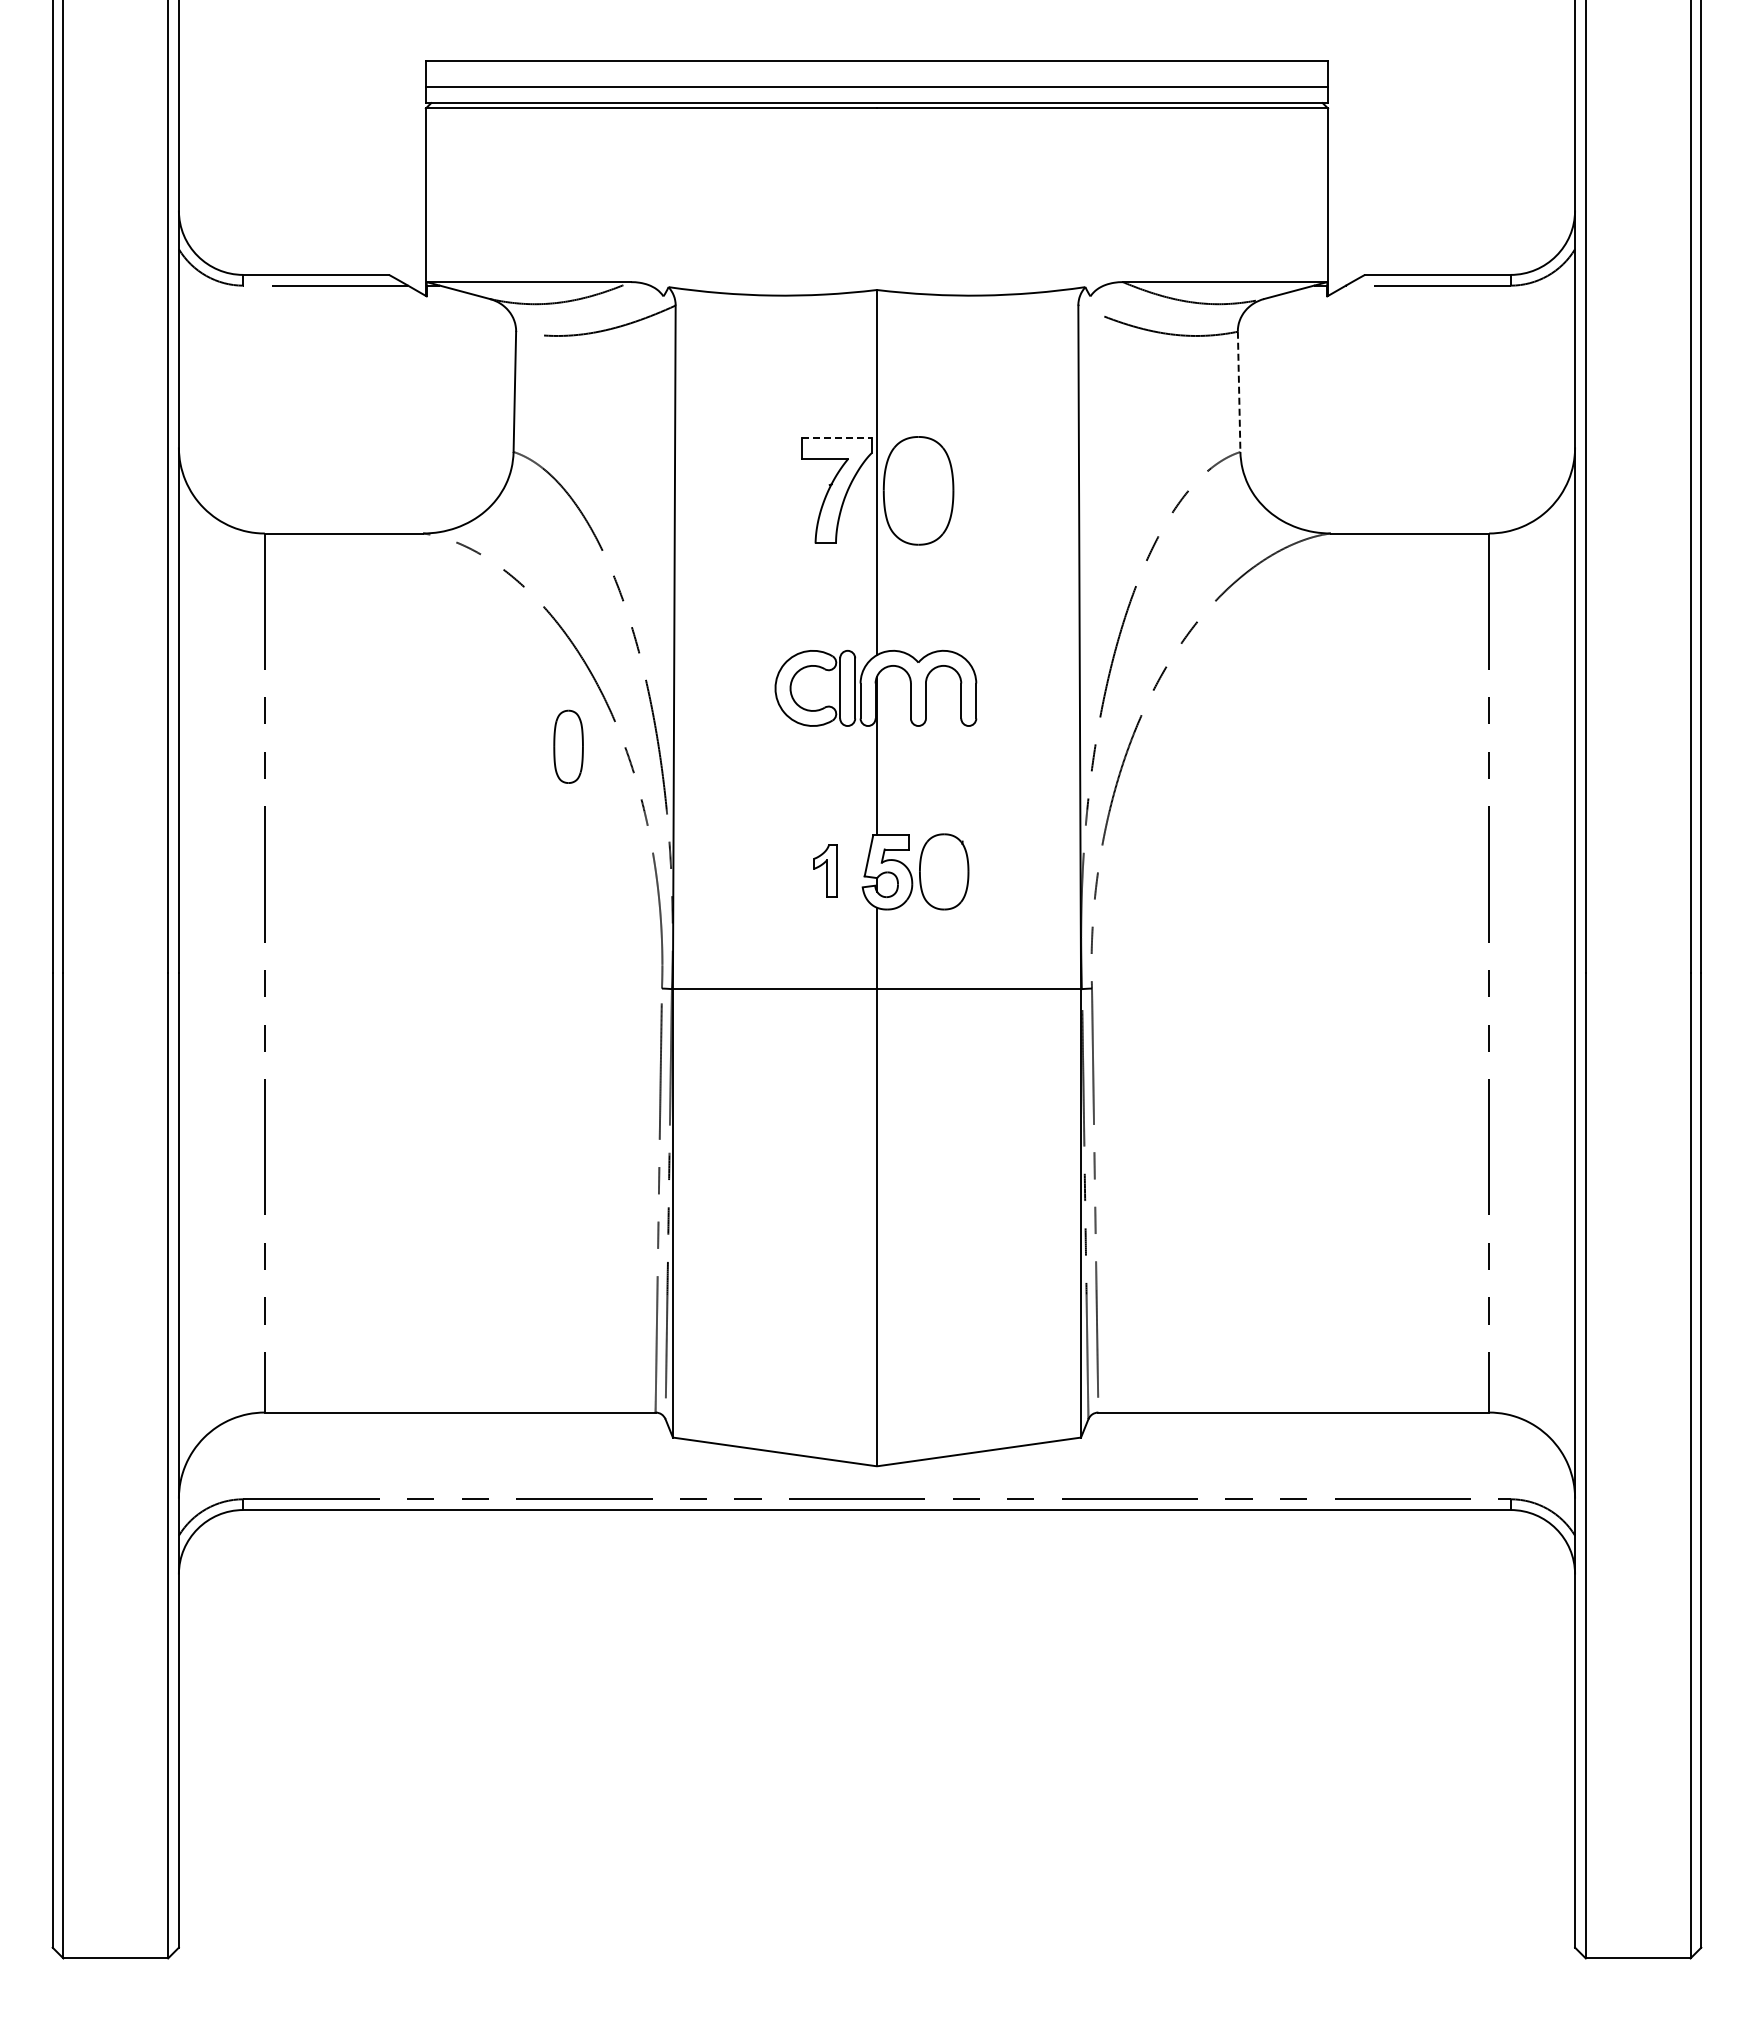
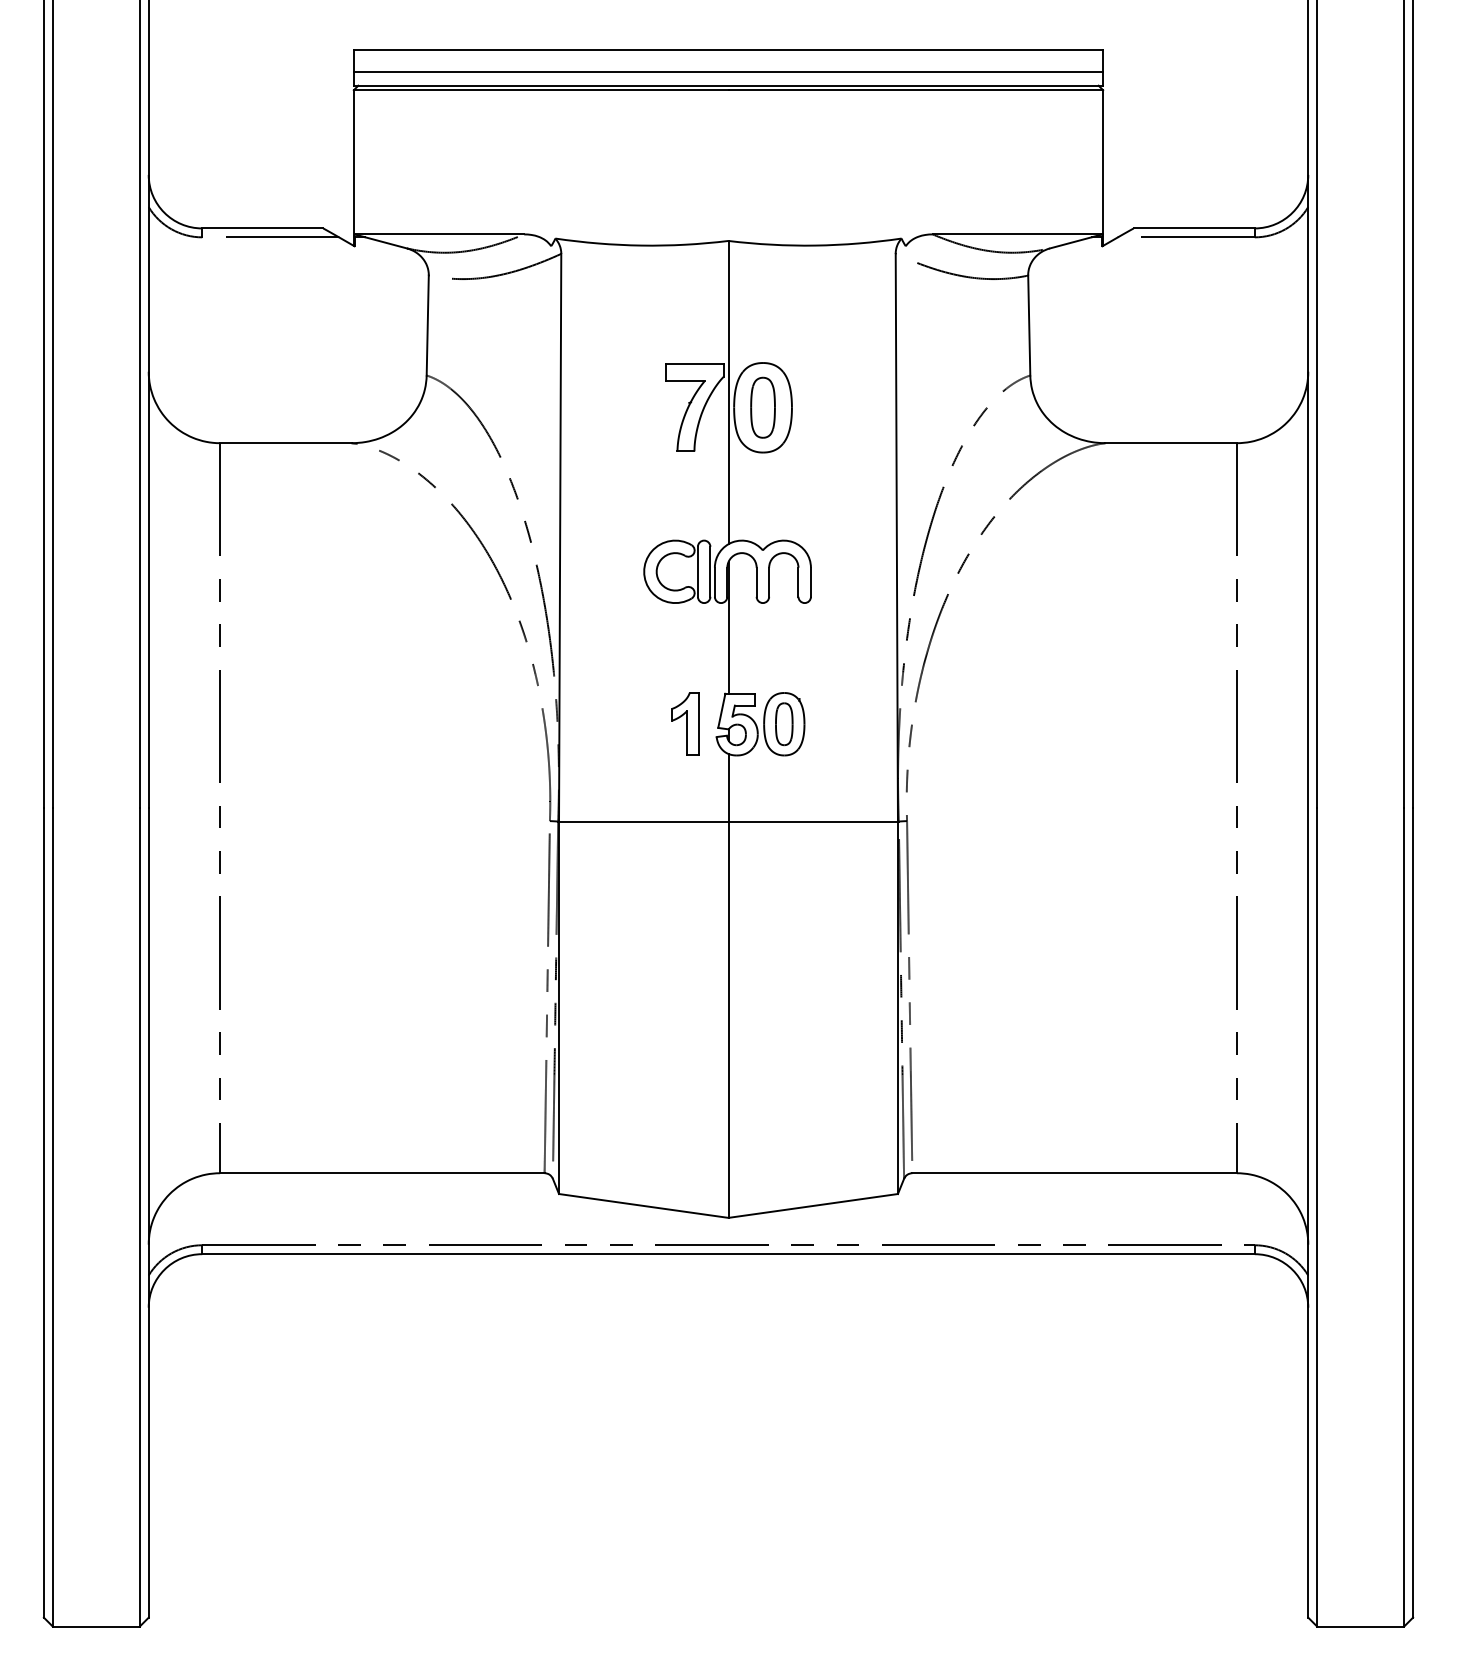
line: (1239, 392) -> (1029, 326), dashed -> solid
line: (836, 438) -> (694, 364), dashed -> solid
part: (568, 746) -> (762, 407), moved
part: (825, 871) -> (685, 723), size x1.43
part: (944, 871) -> (784, 723), added

